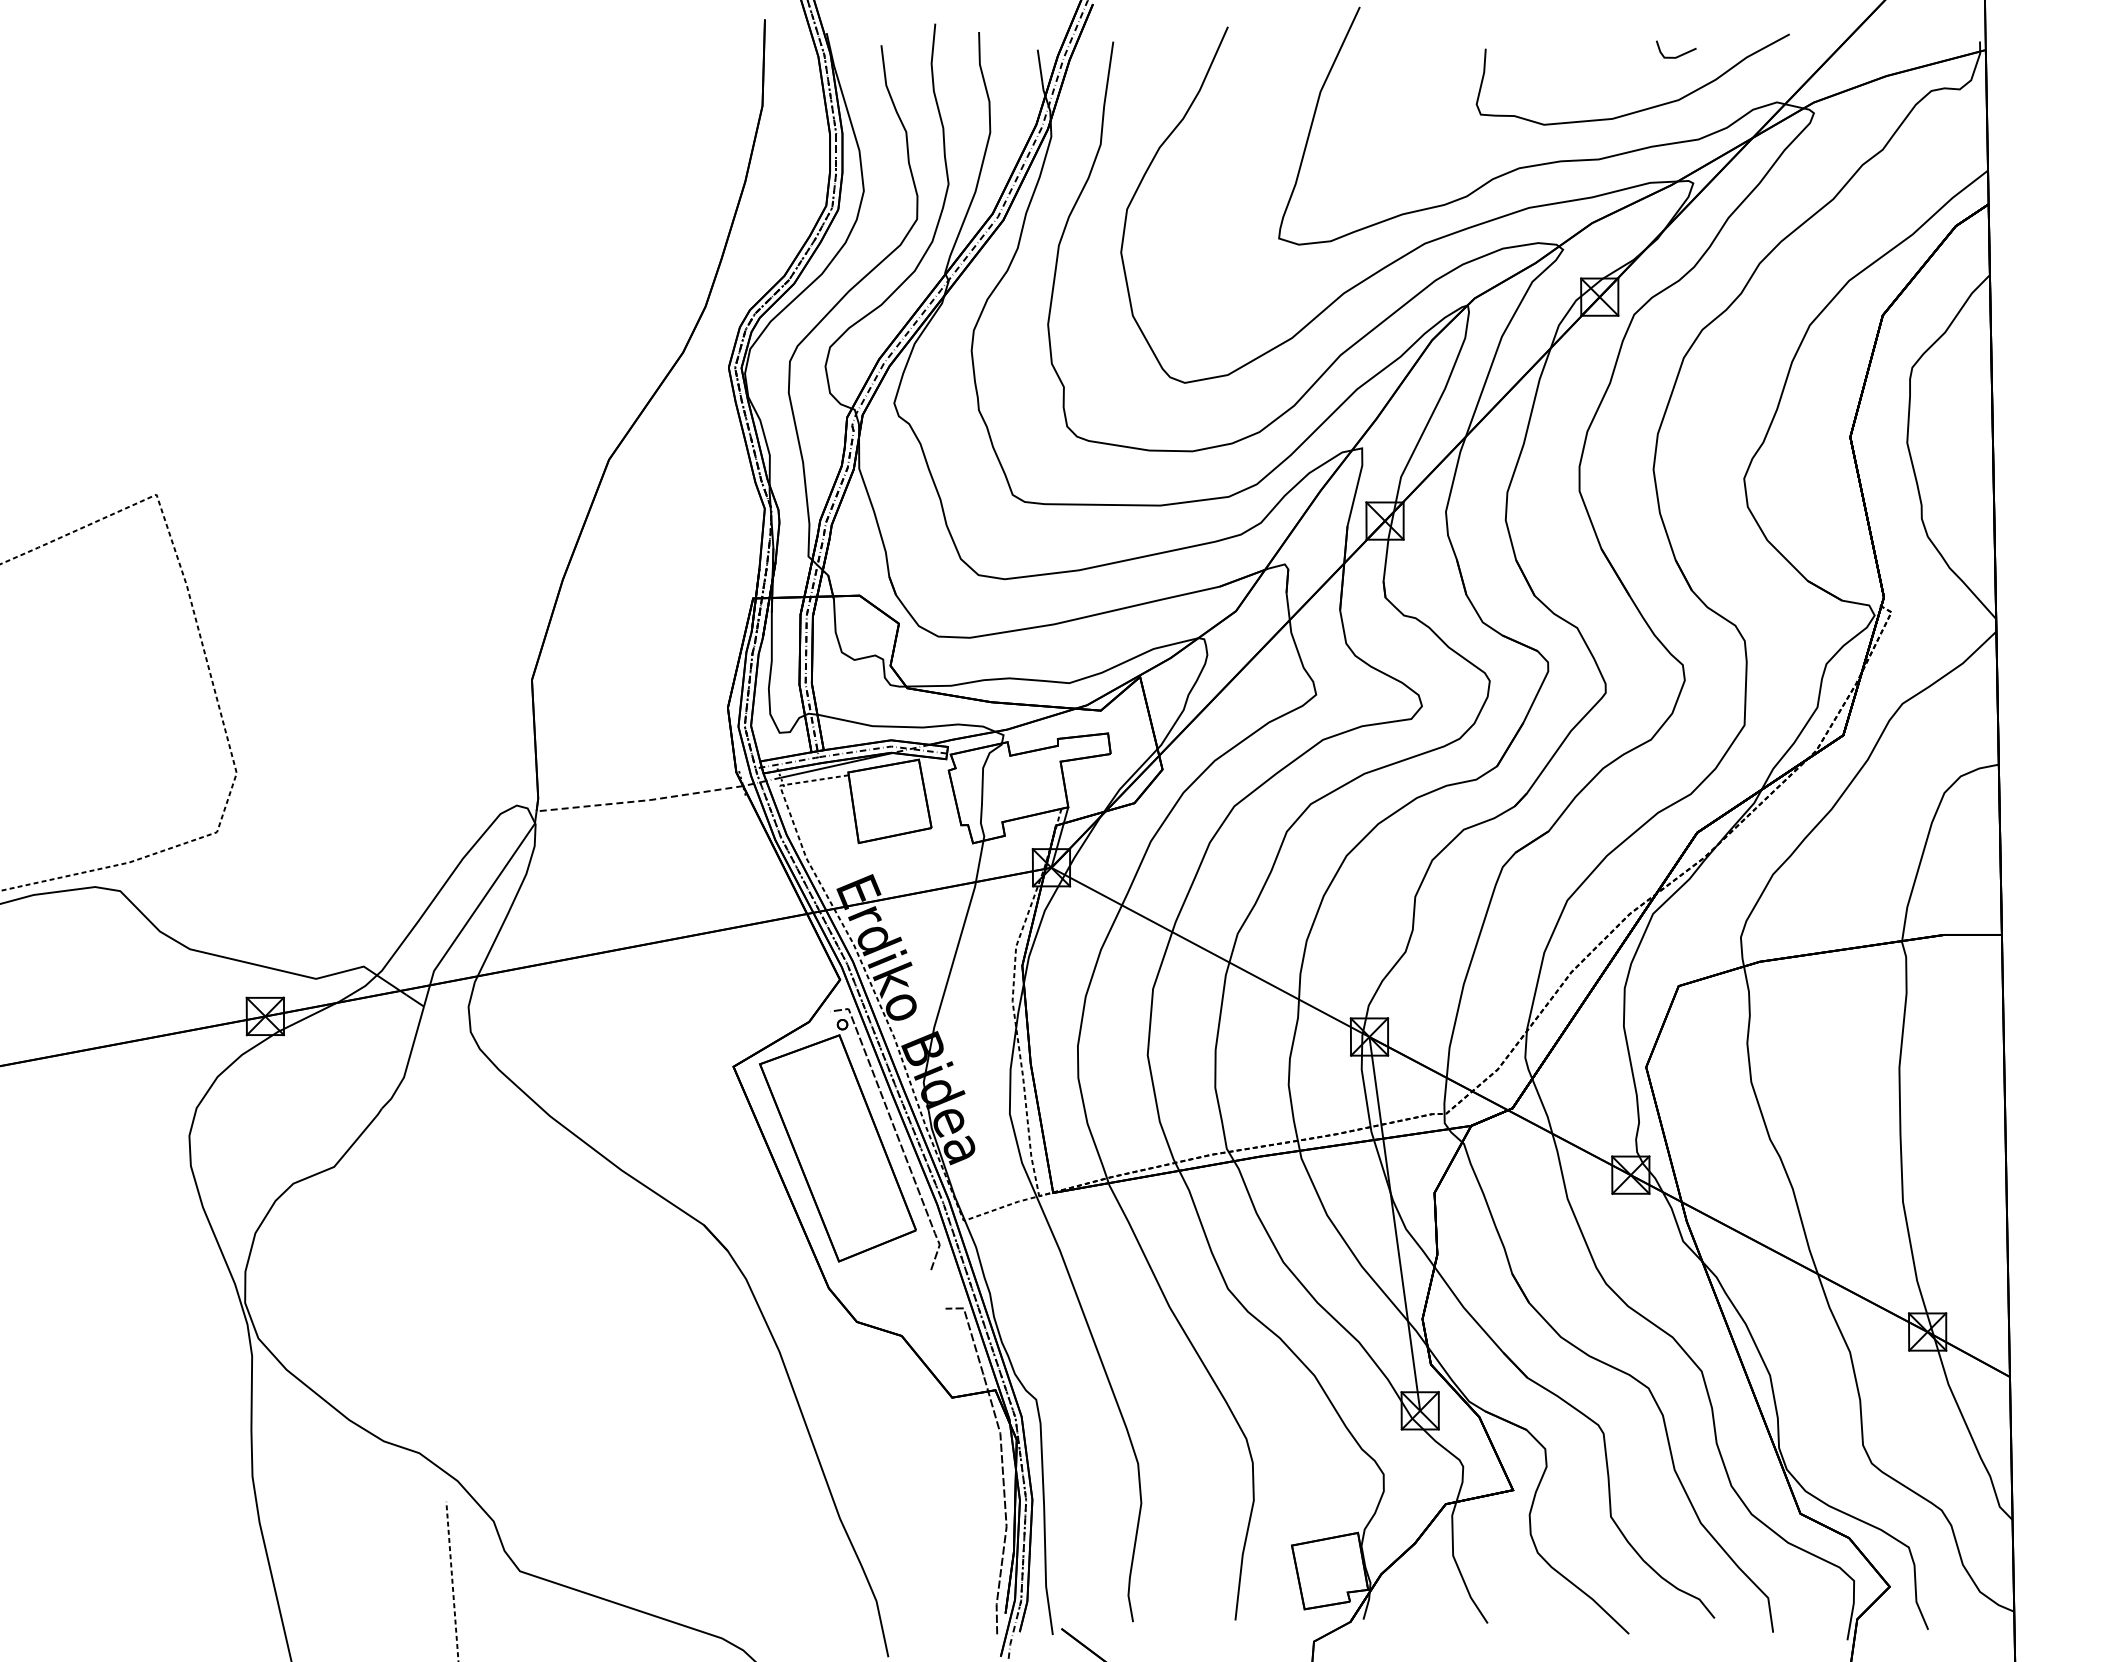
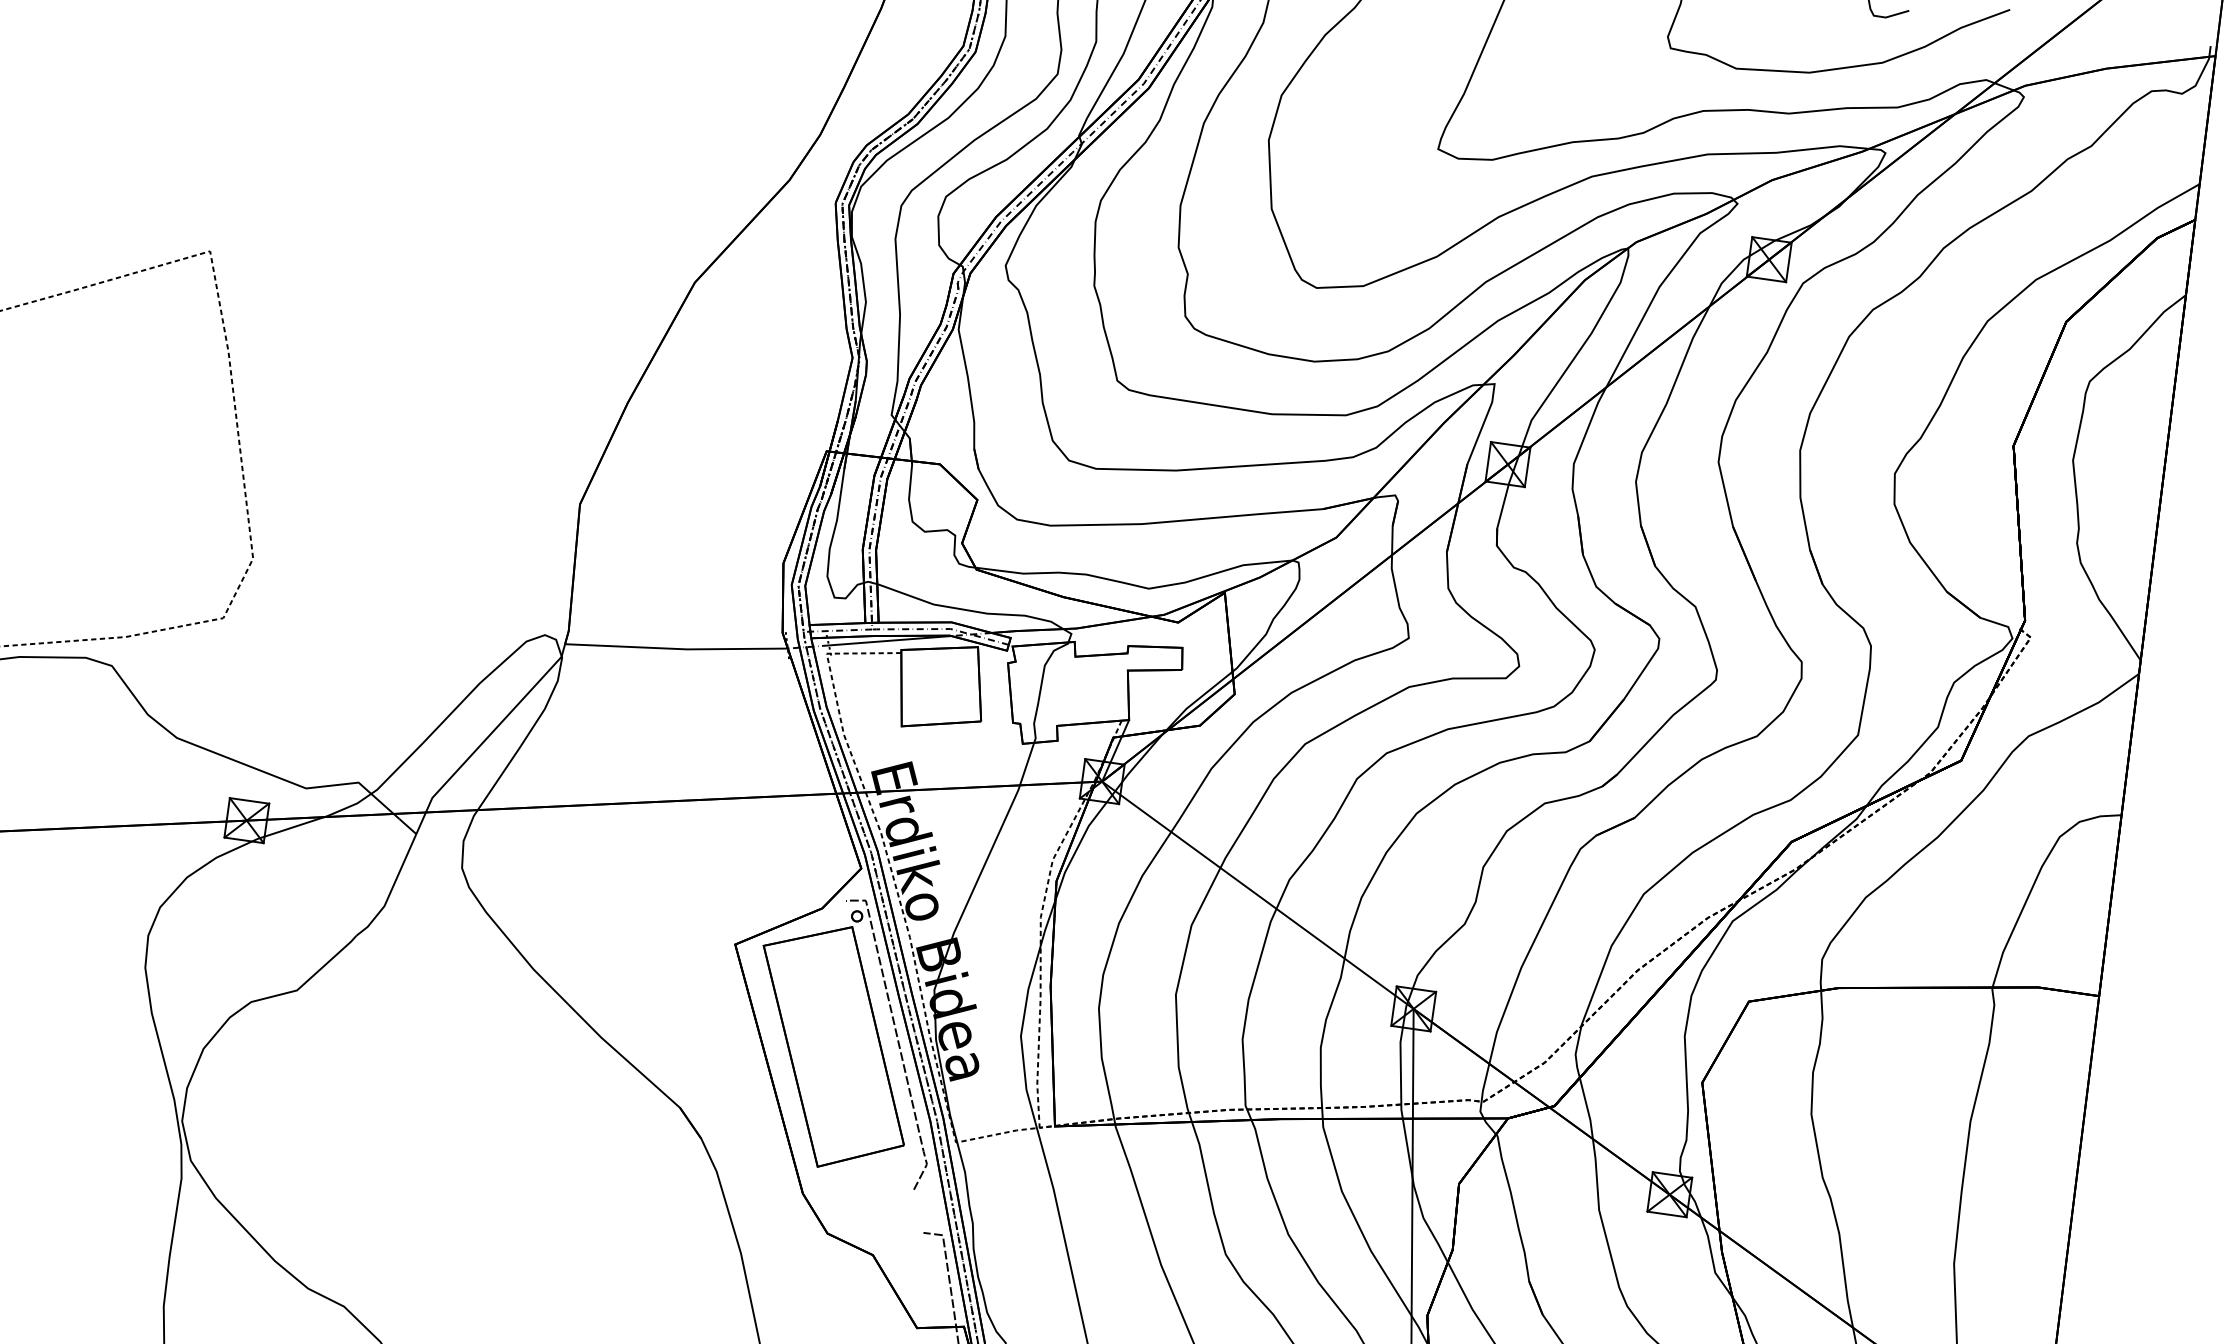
line: (640, 801) -> (676, 649), dashed -> solid

